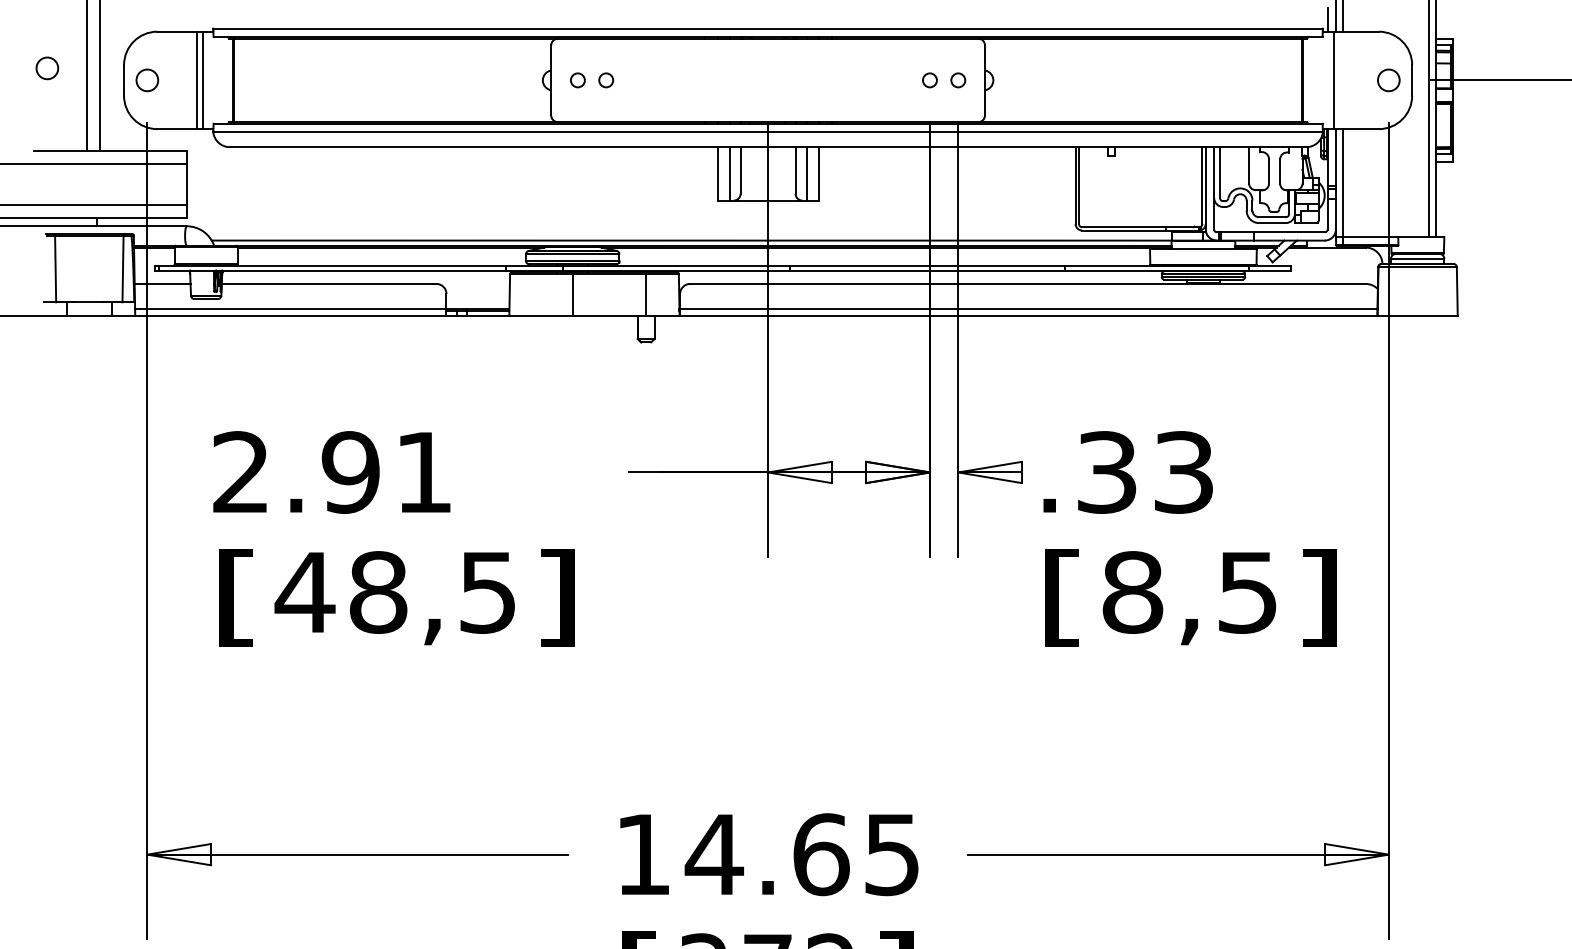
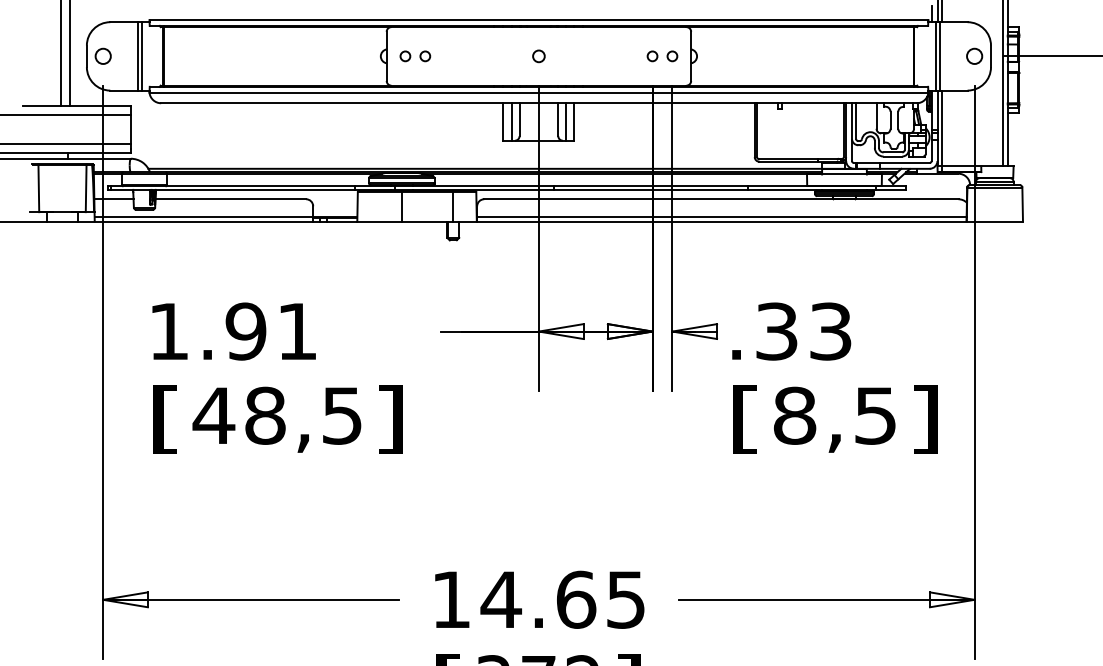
circle: (47, 68) -> (33, 48), removed
circle: (767, 80) -> (538, 56), added
line: (1339, 80) -> (940, 56), added
text: (240, 471) -> (168, 330), 2.91 -> 1.91

